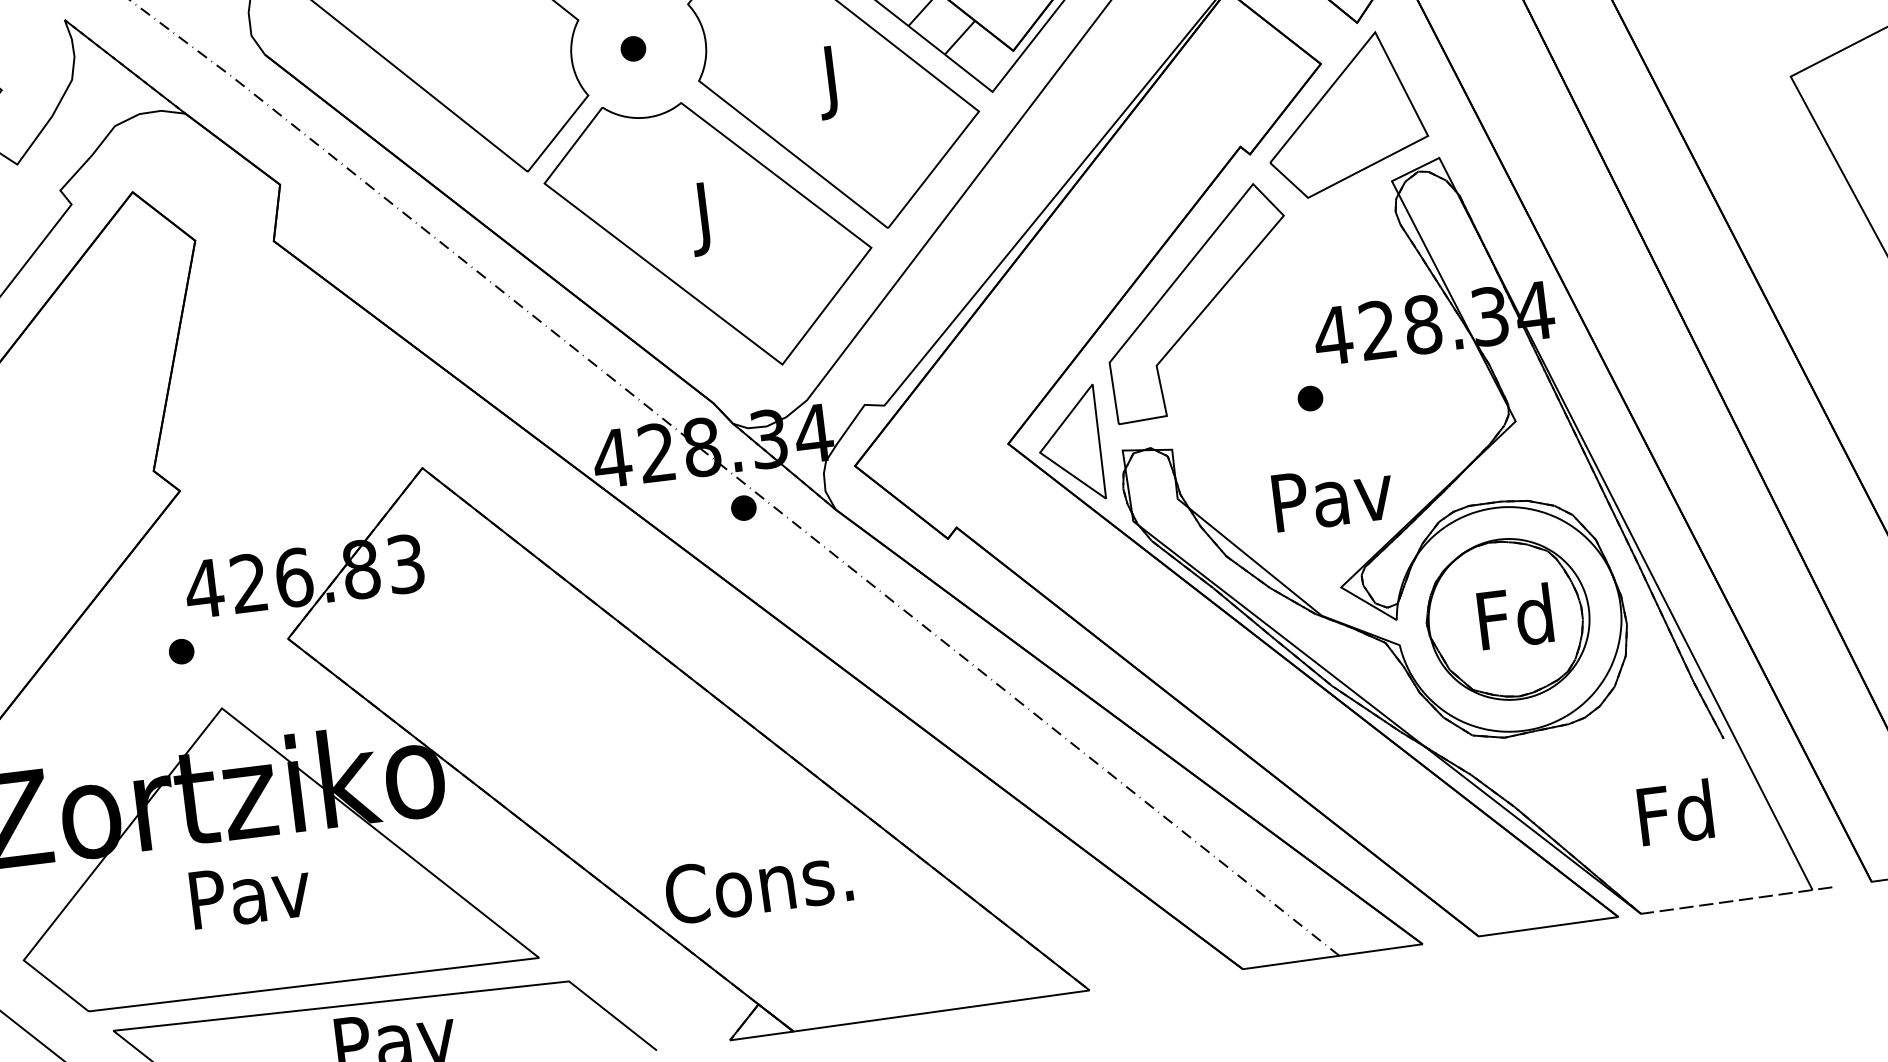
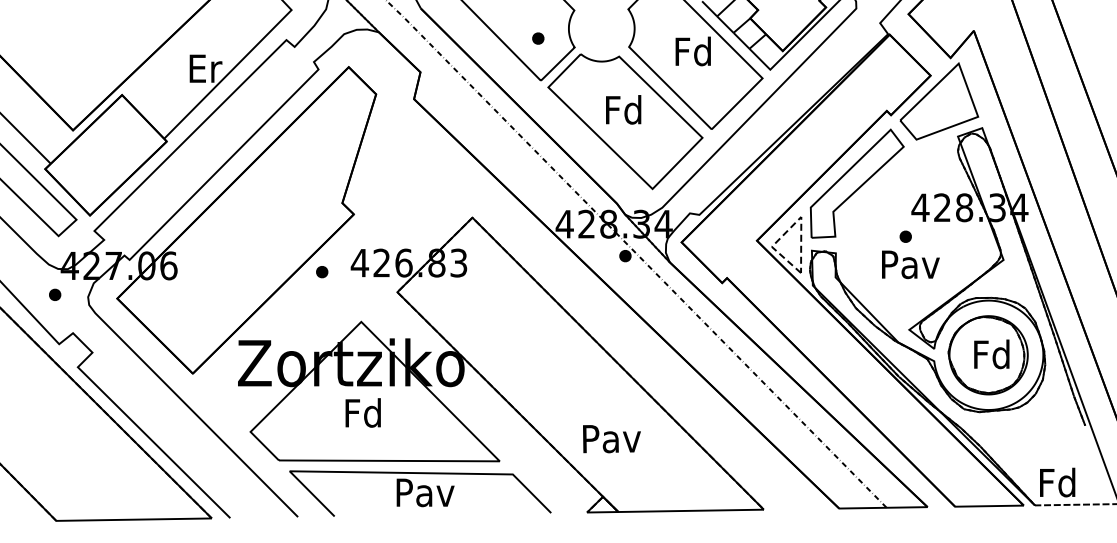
part: (633, 48) -> (538, 38), moved
text: (830, 80) -> (692, 54), J -> Fd
text: (704, 217) -> (623, 113), J -> Fd
line: (1077, 405) -> (792, 226), solid -> dashed
text: (1332, 496) -> (910, 264), moved
part: (182, 652) -> (322, 272), moved
text: (1675, 812) -> (1057, 482), moved
text: (759, 883) -> (610, 438), Cons. -> Pav
text: (251, 892) -> (364, 412), Pav -> Fd

